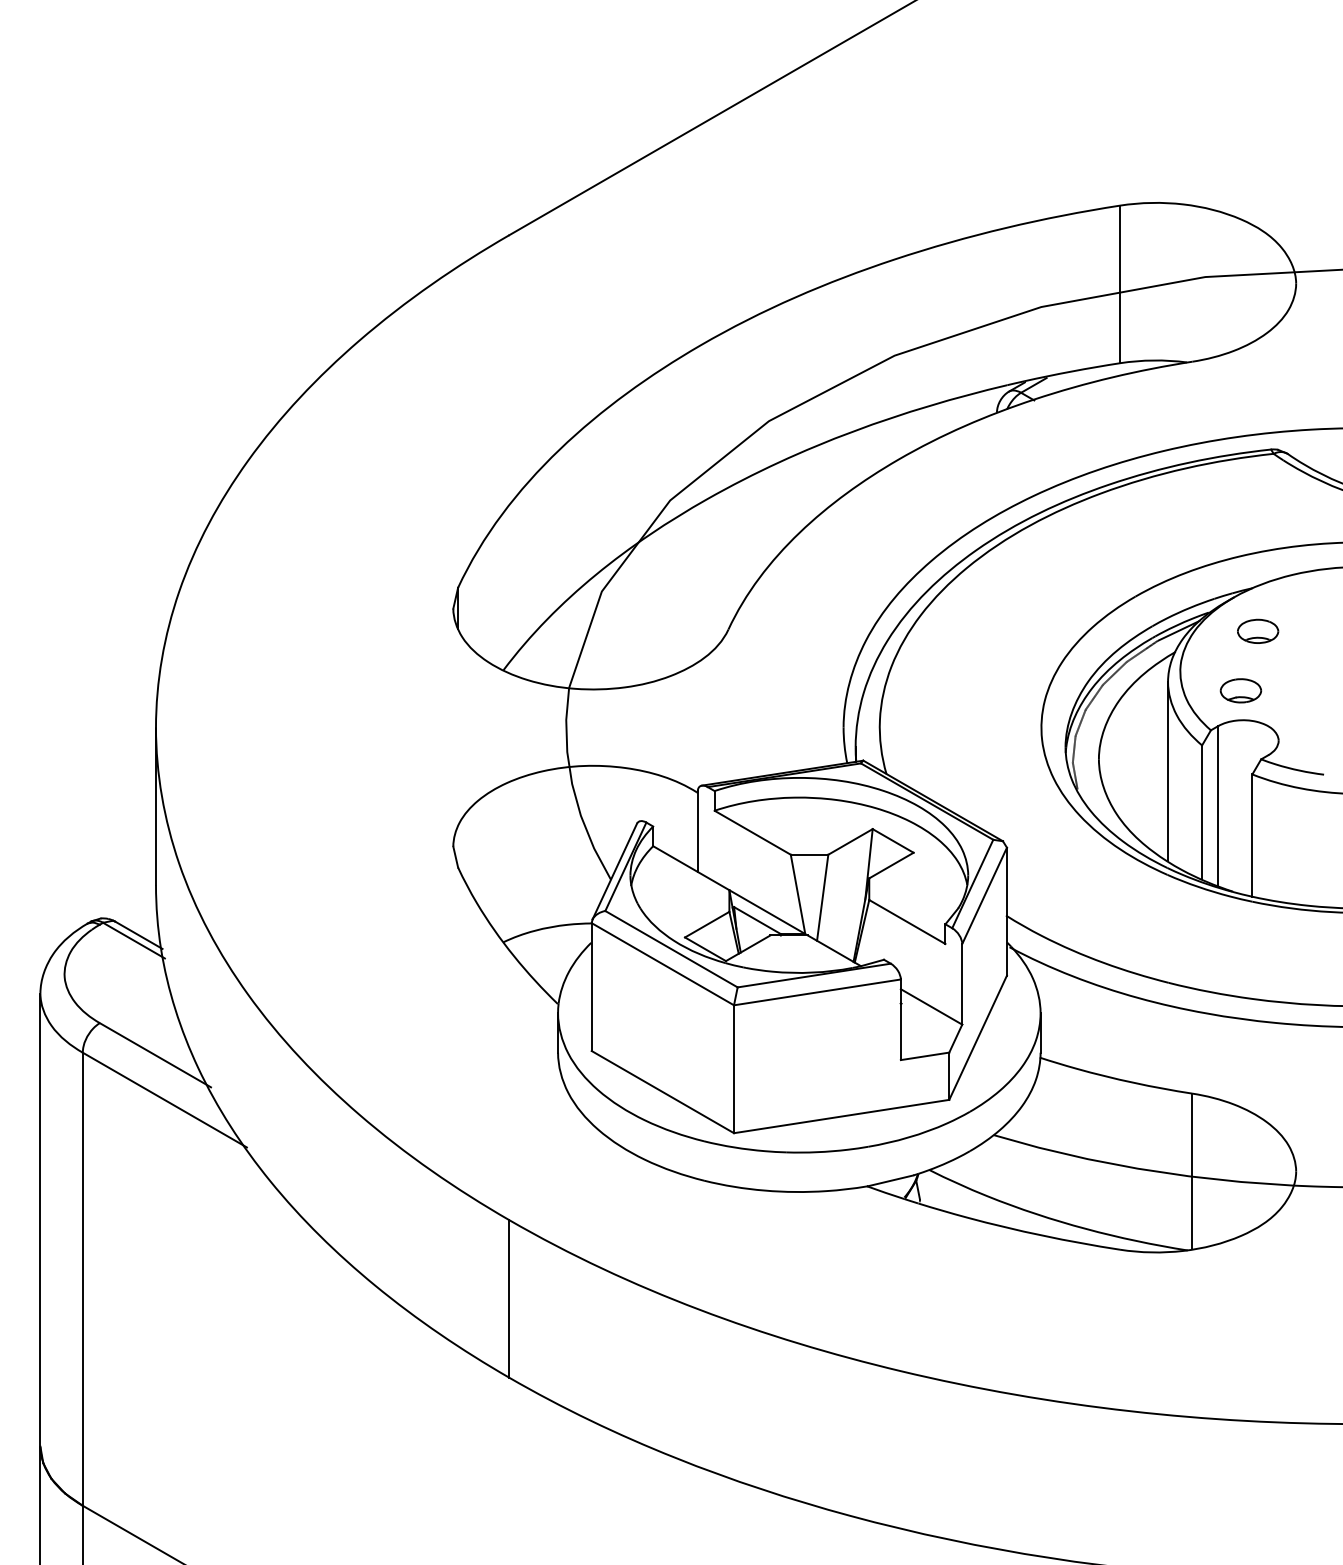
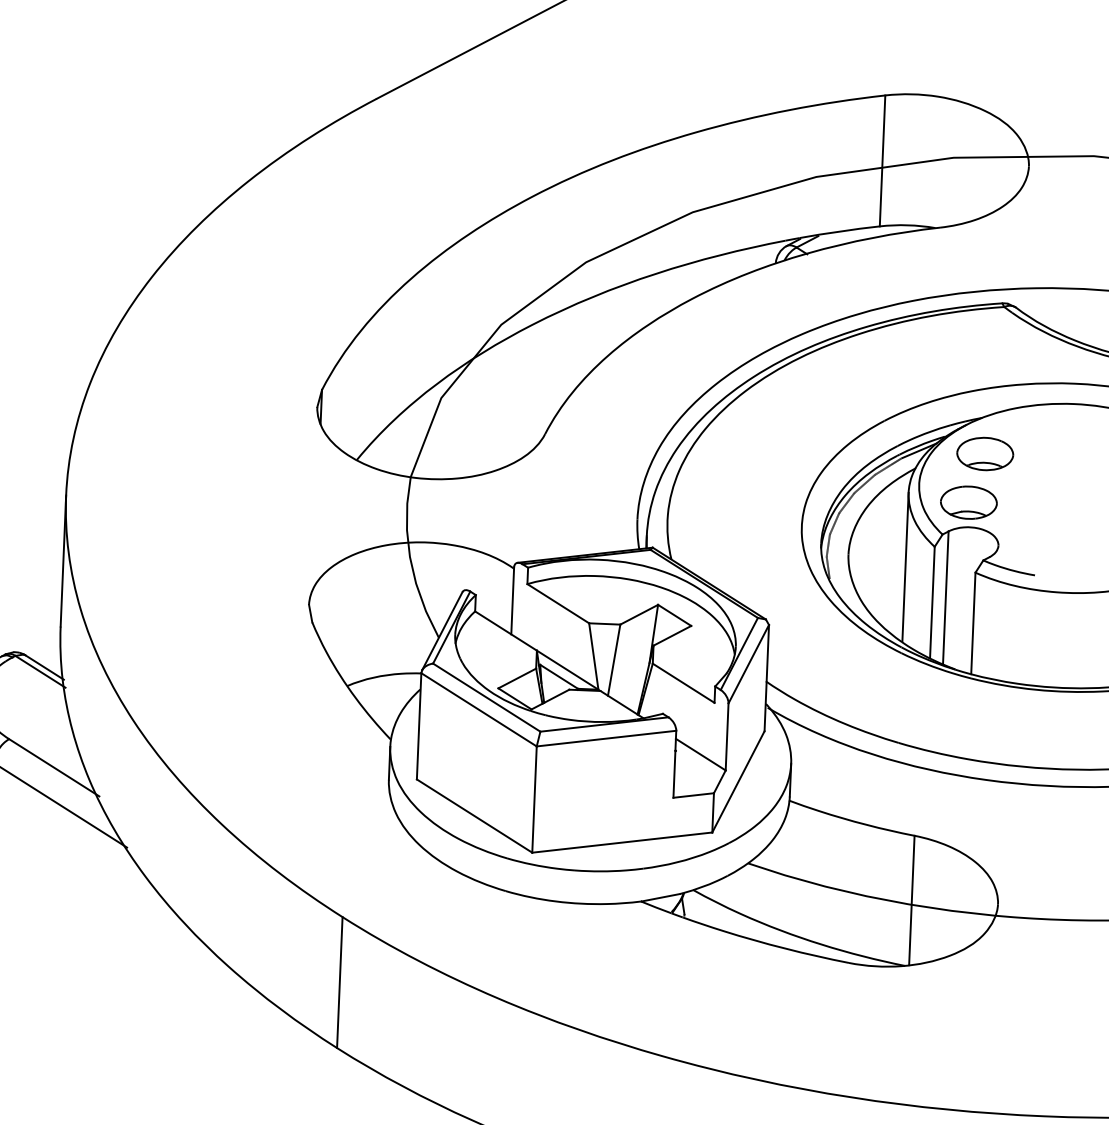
part: (1257, 631) -> (984, 454), size x1.67
part: (1240, 690) -> (968, 502), size x1.67

